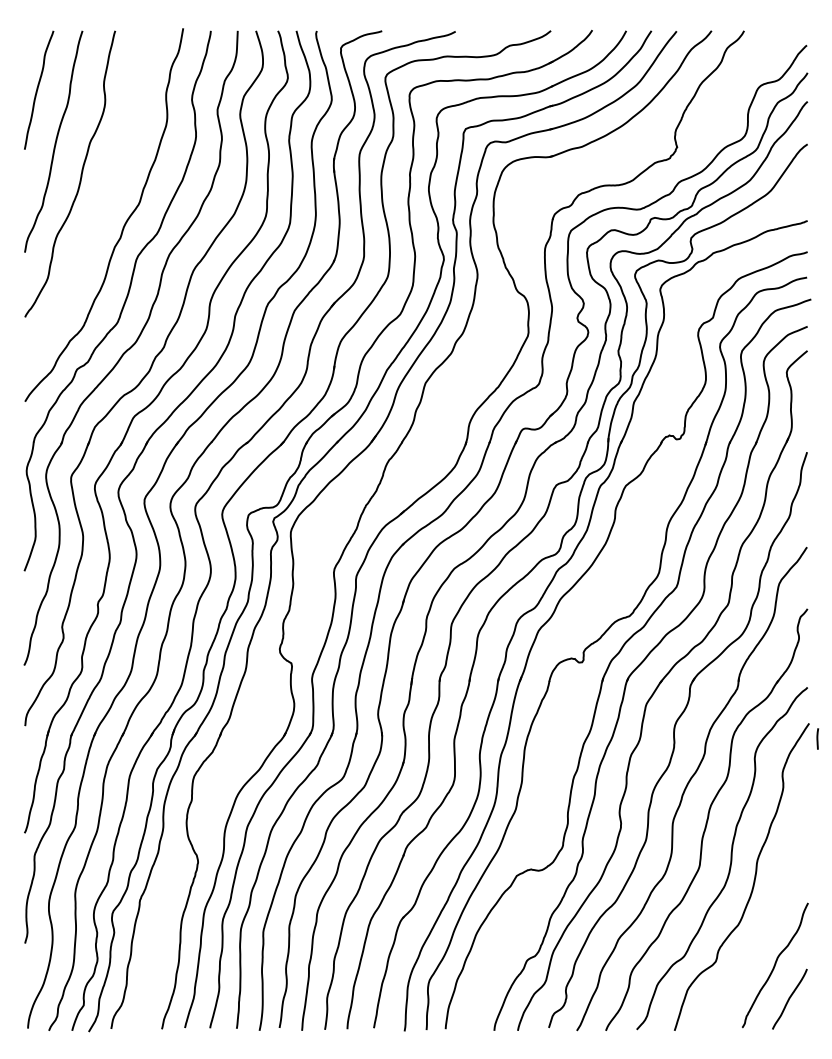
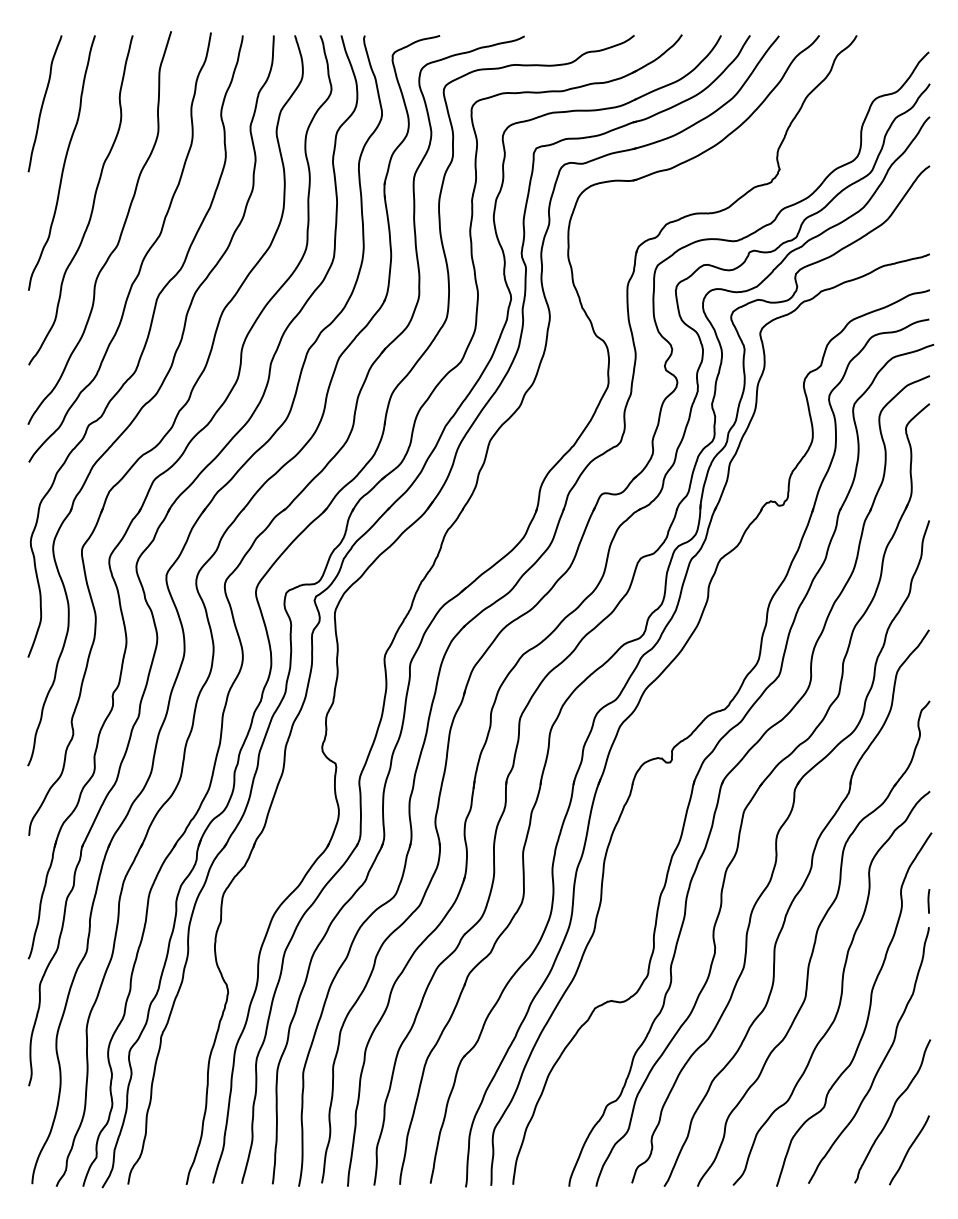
curve: (104, 201) -> (120, 231), added
line: (817, 738) -> (928, 900), moved
curve: (765, 922) -> (881, 1061), added

